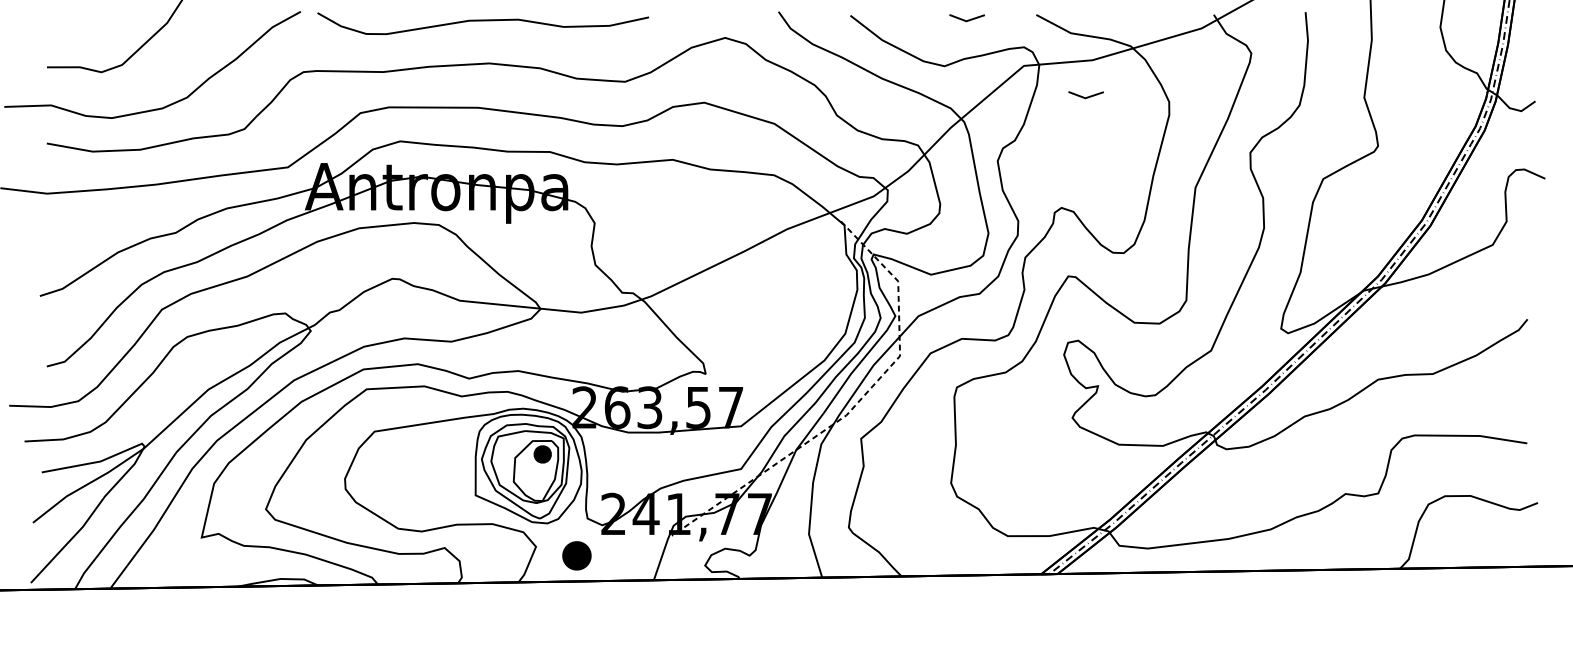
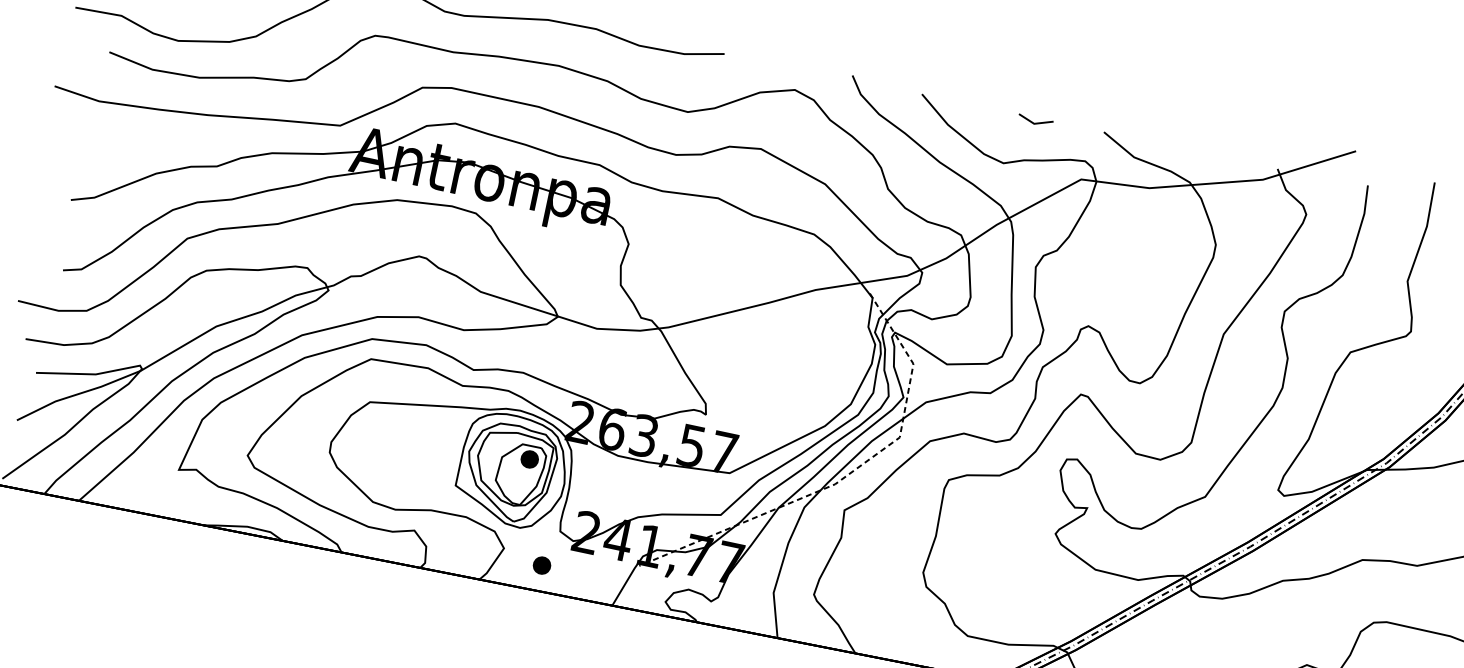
line: (1085, 97) -> (1134, 223), removed
part: (576, 555) -> (541, 565), size x0.62

